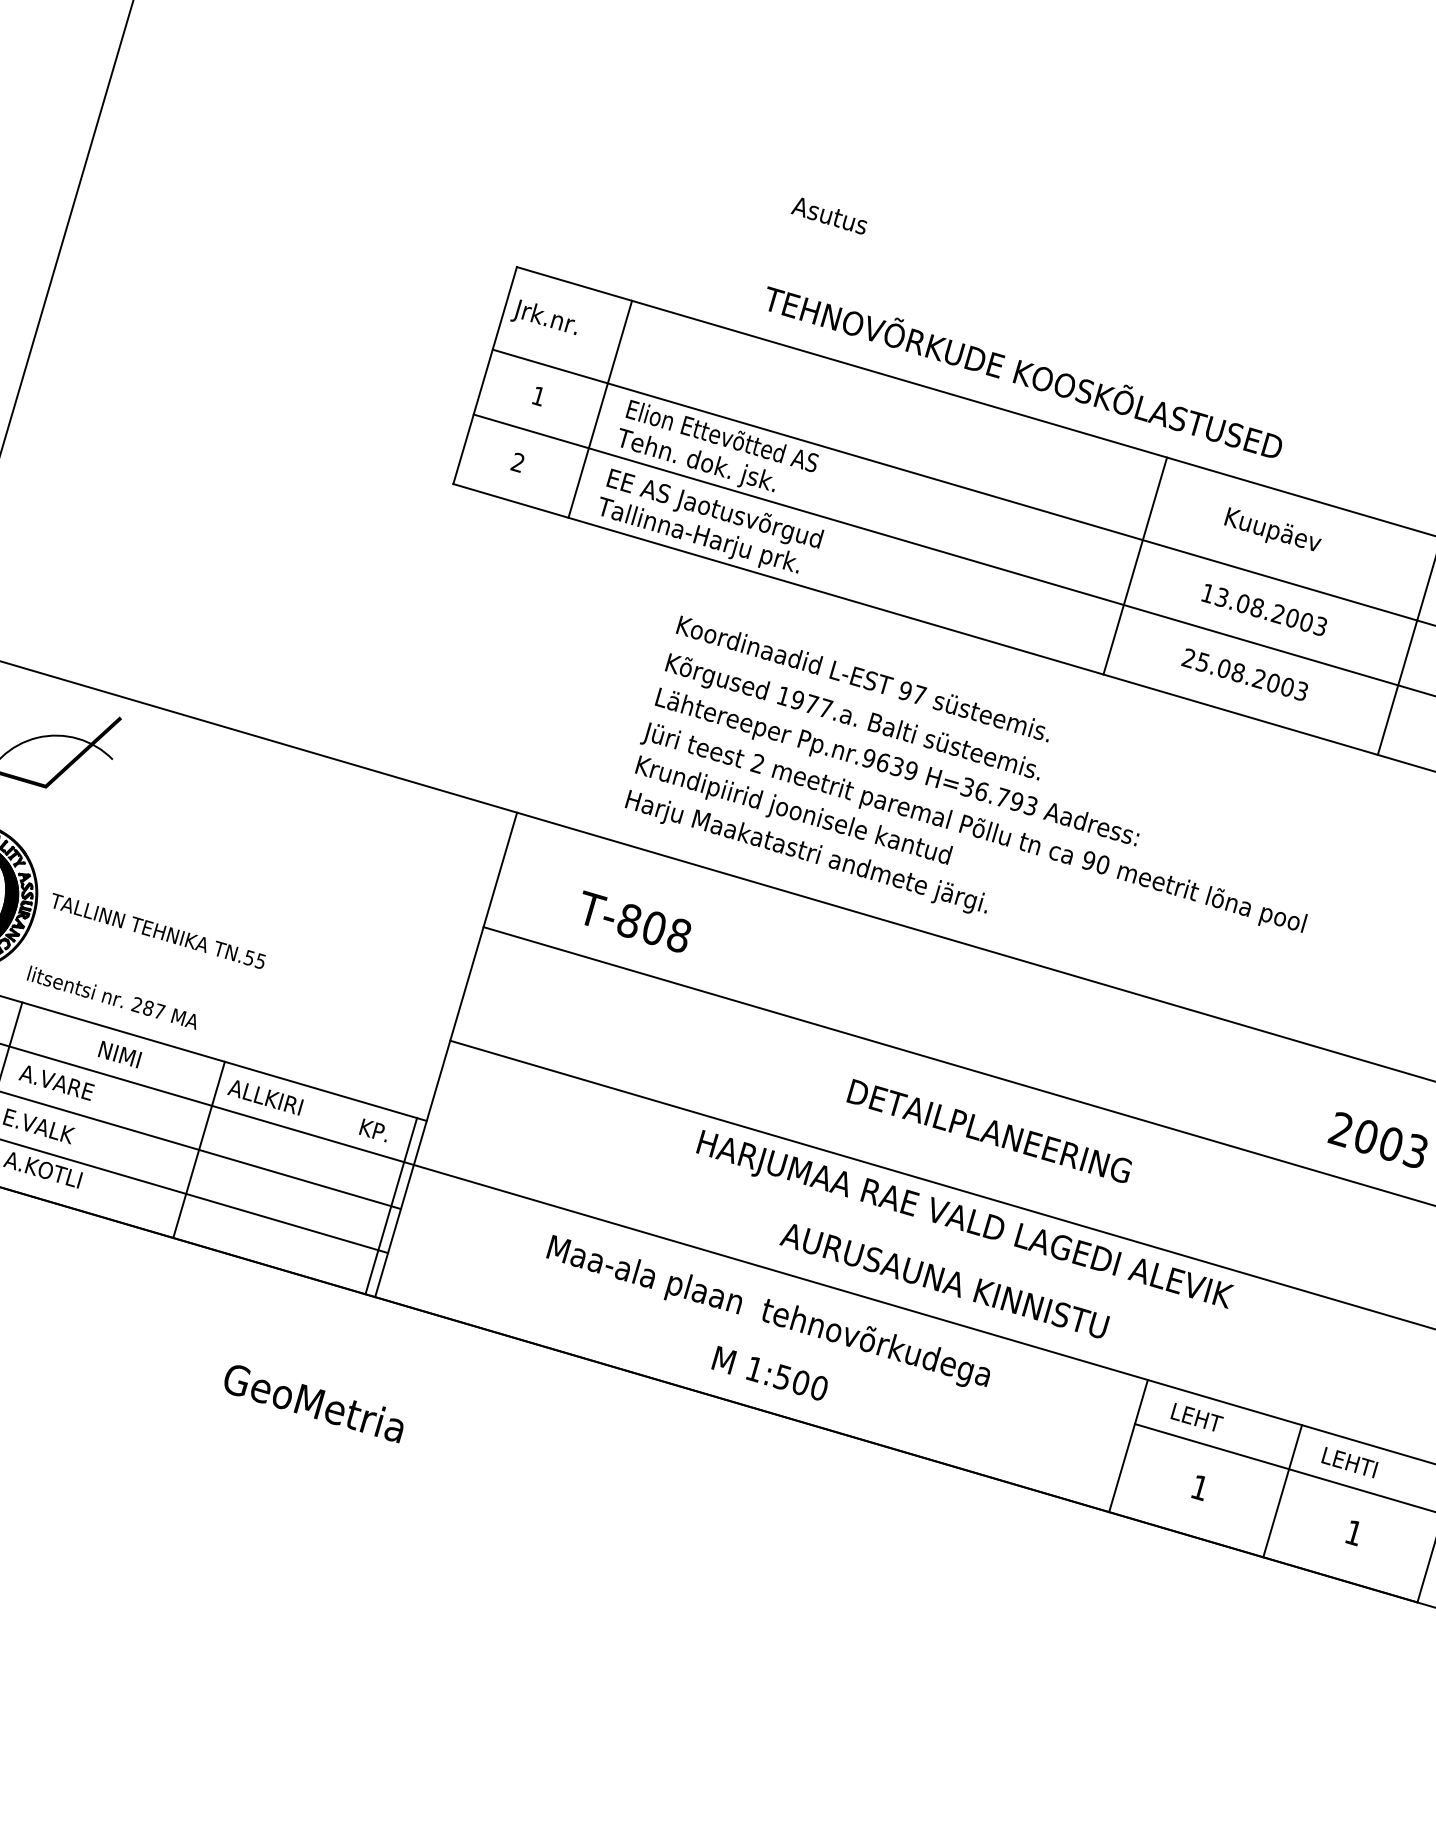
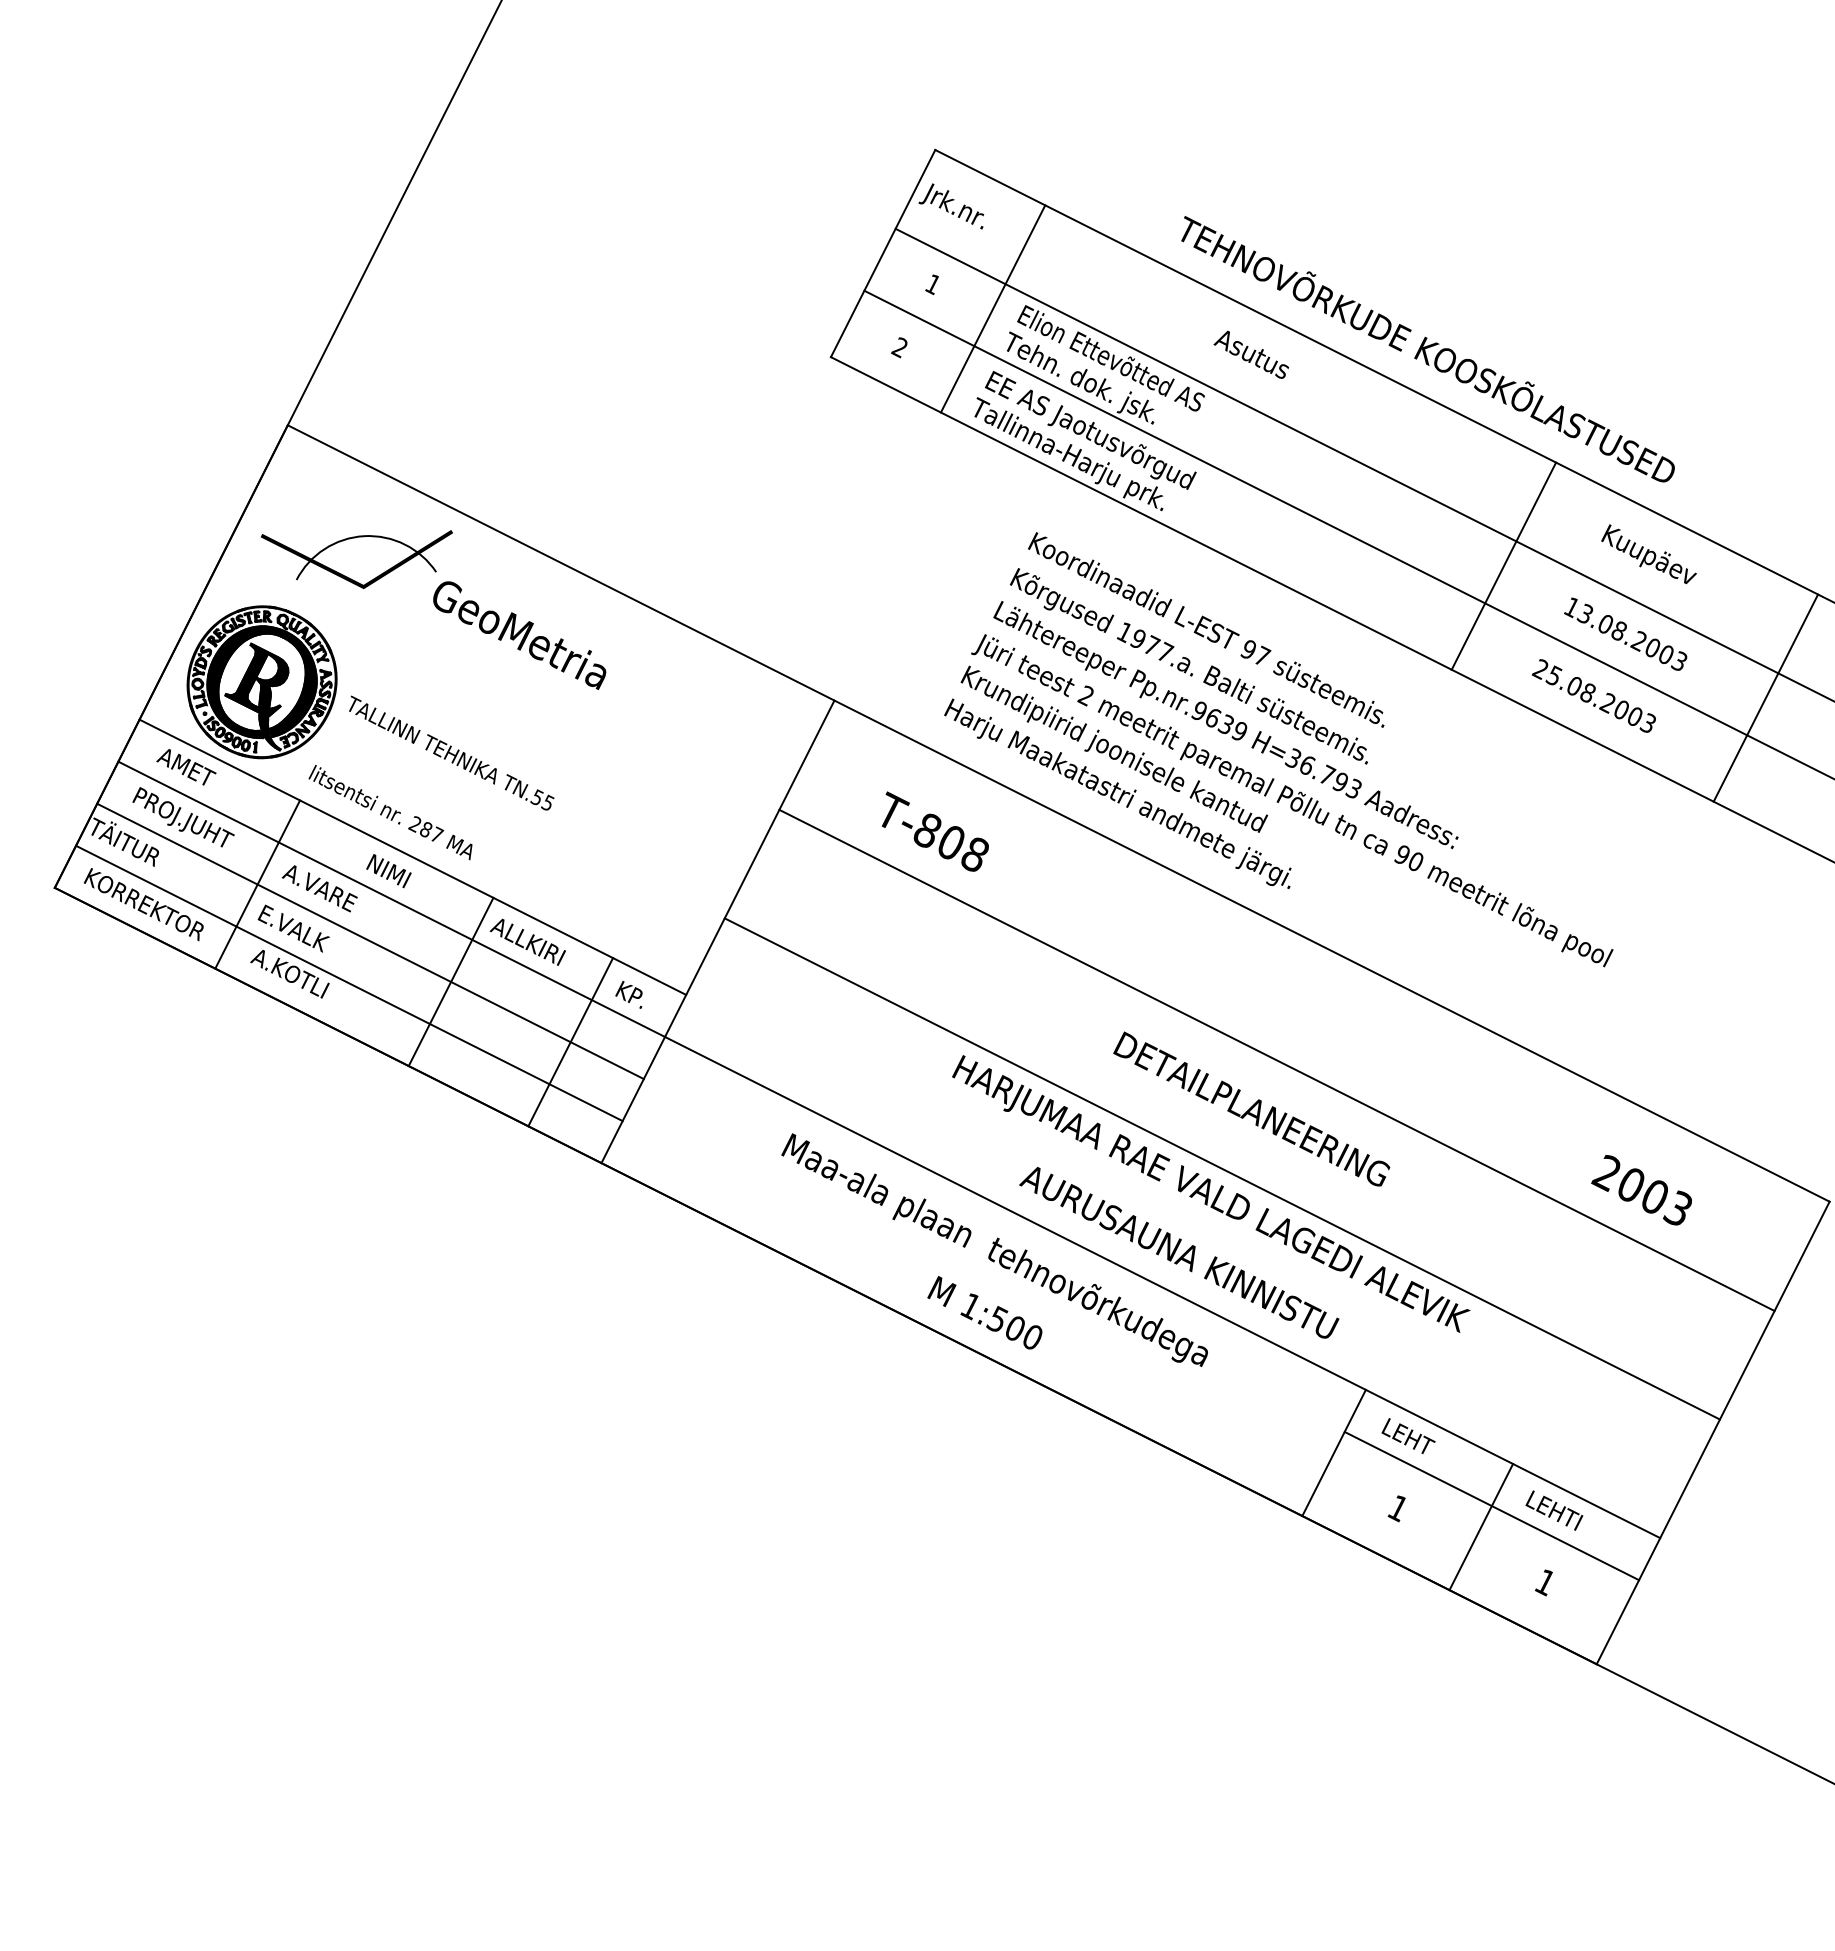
text: (827, 216) -> (1250, 354), moved
line: (391, 1206) -> (570, 1042), moved
text: (313, 1404) -> (519, 635), moved

